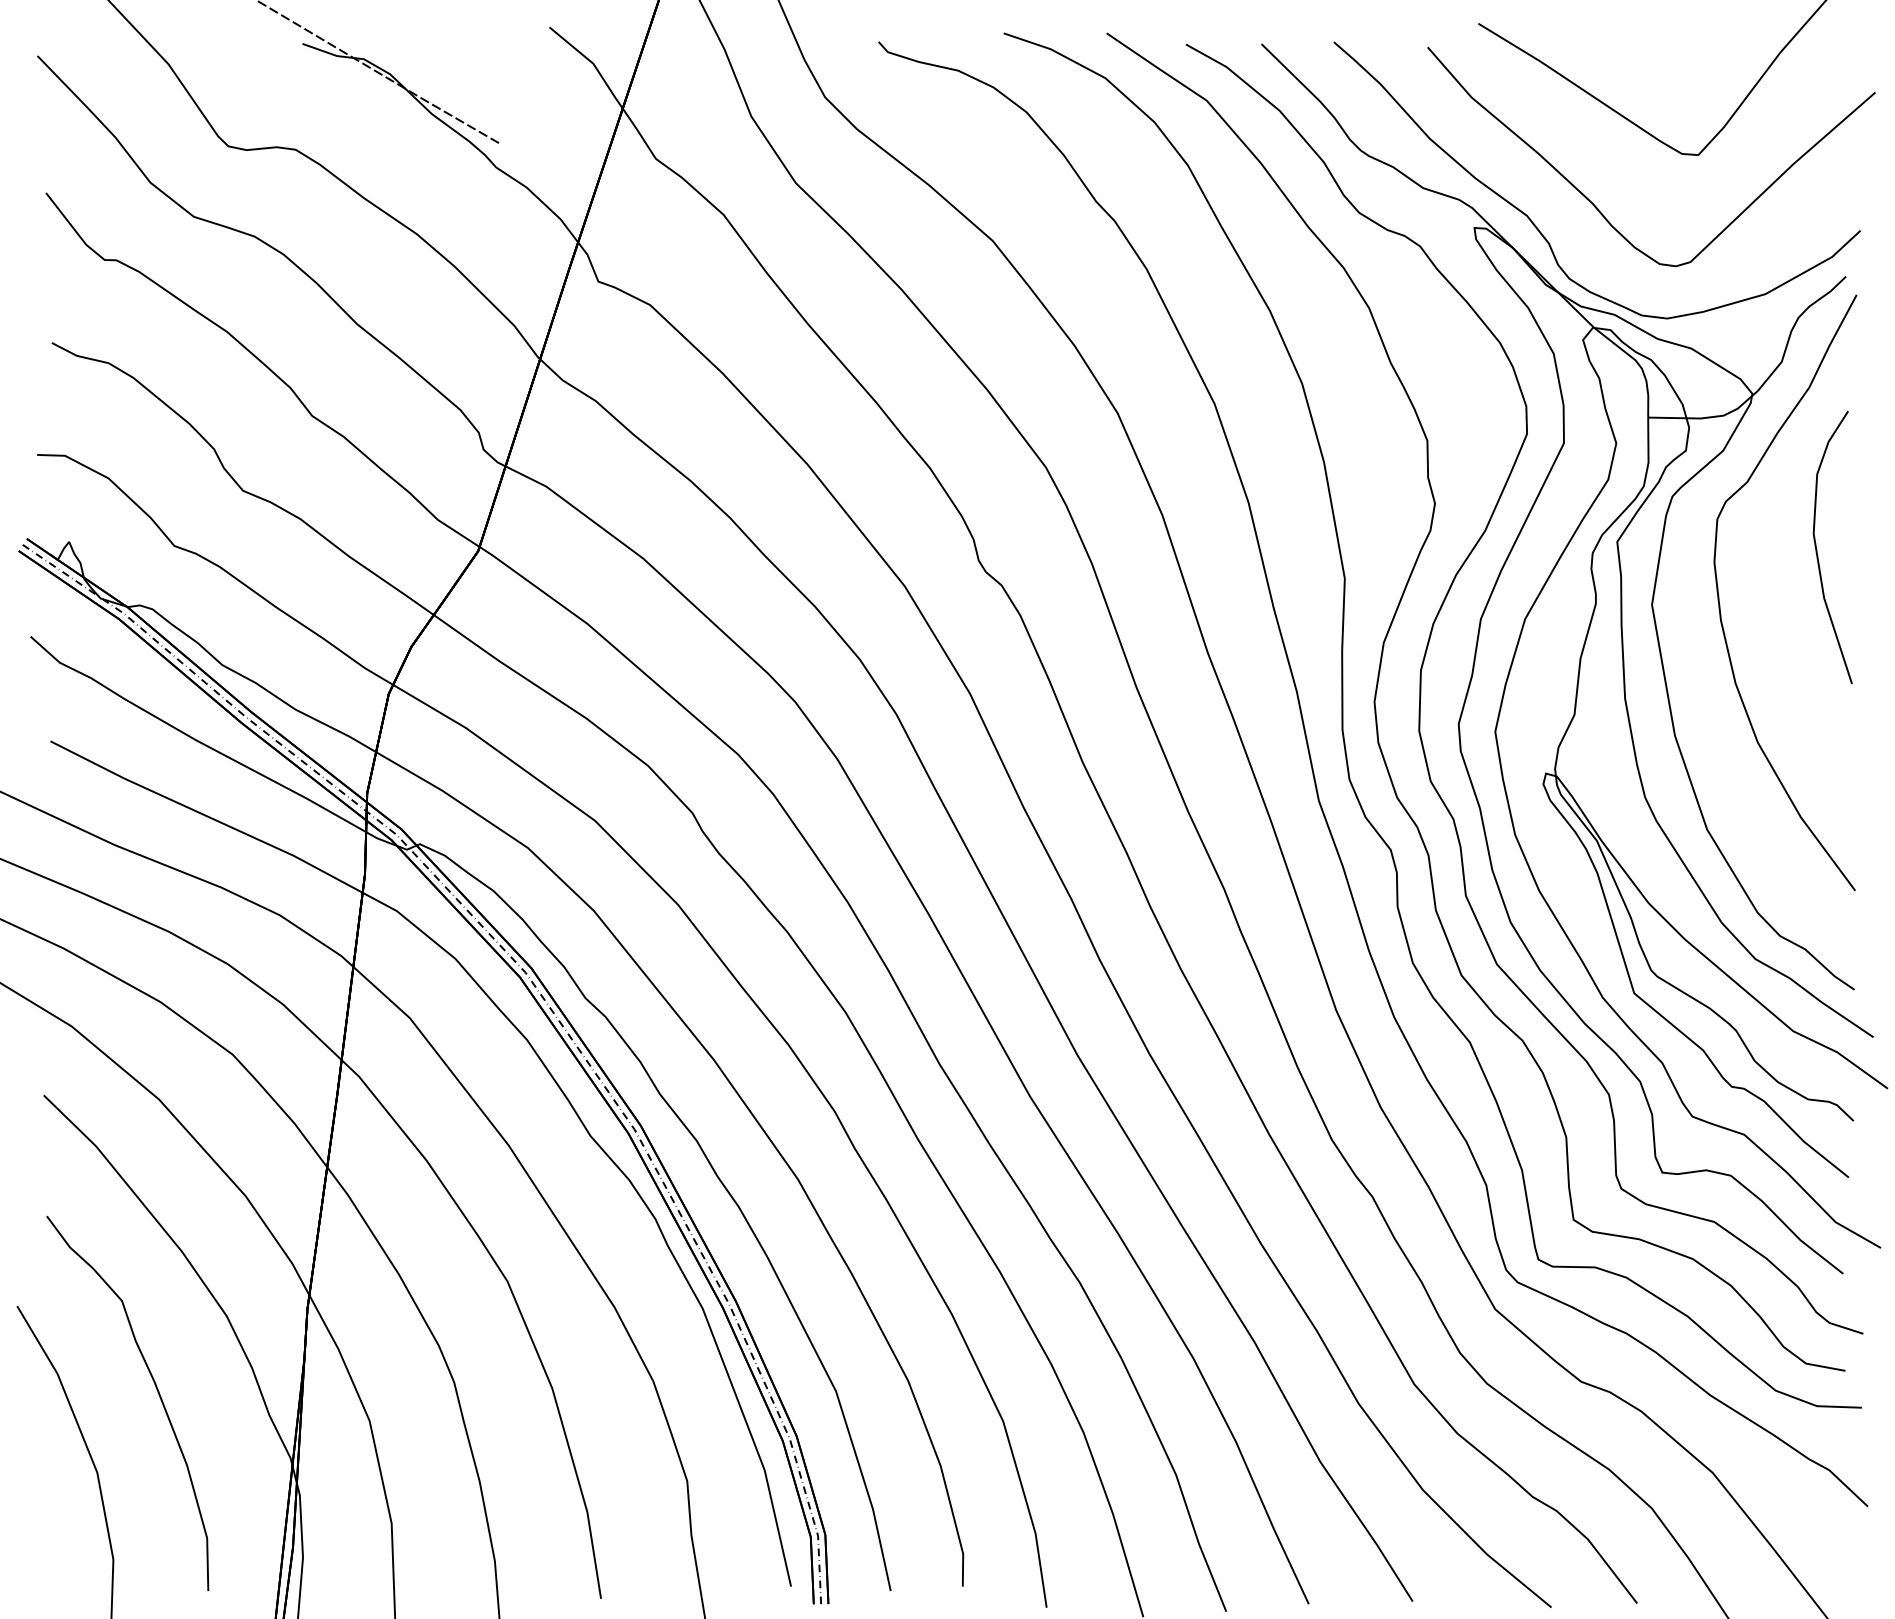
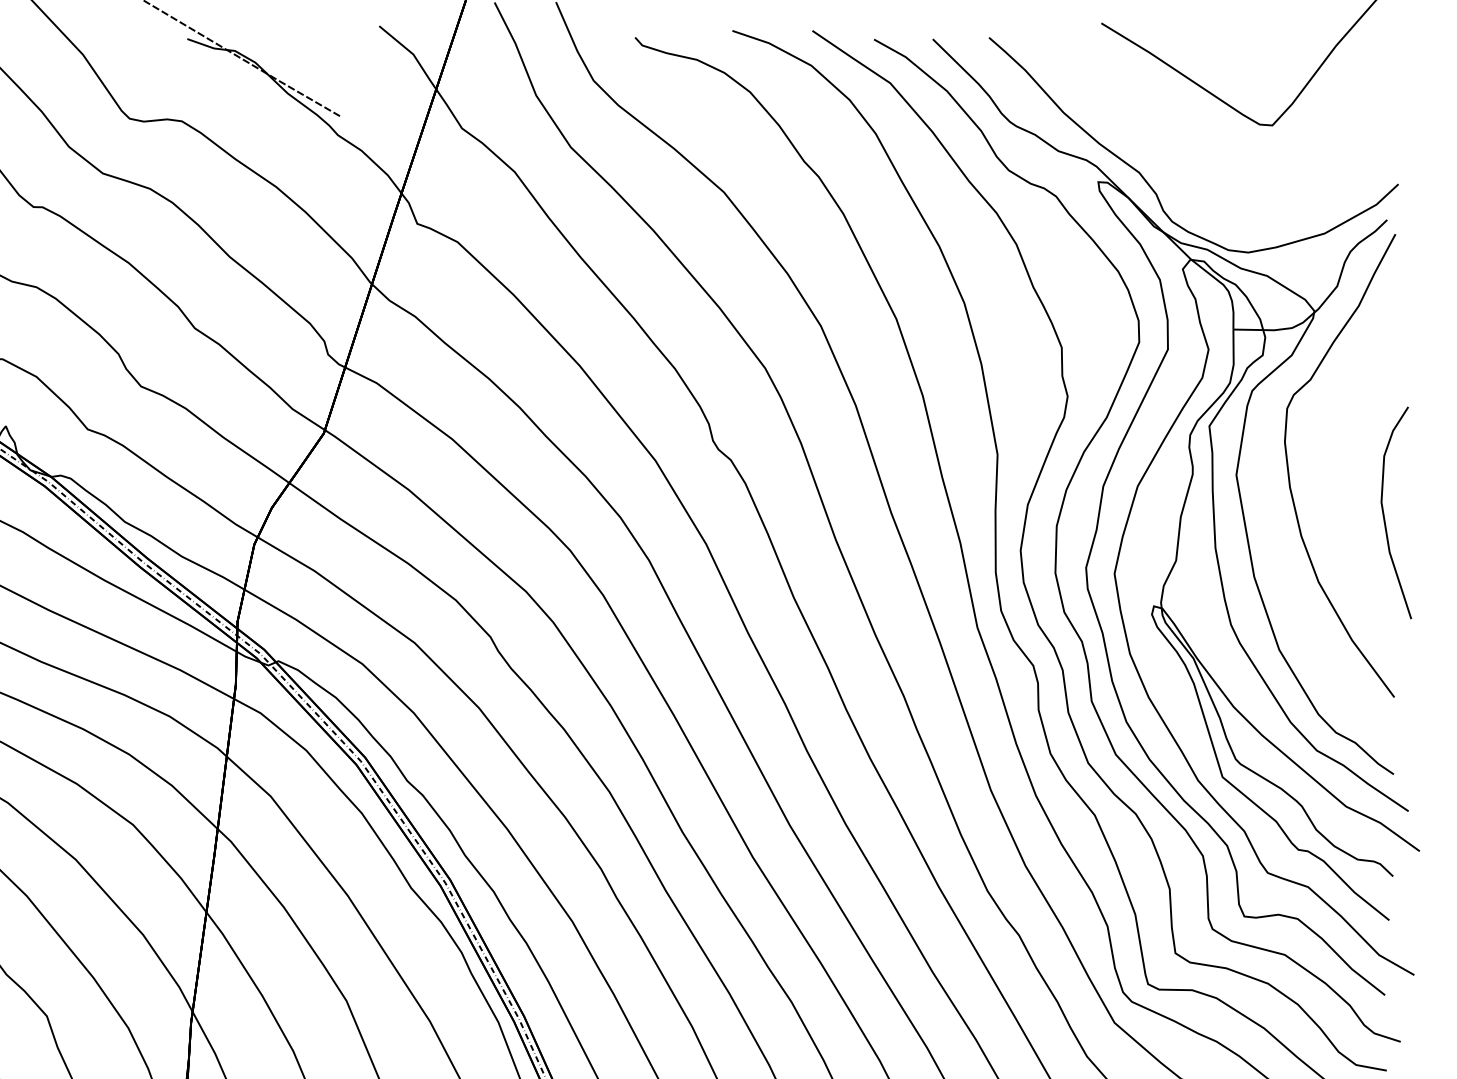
curve: (1598, 208) -> (1194, 167), removed
curve: (1817, 549) -> (1384, 514), moved

